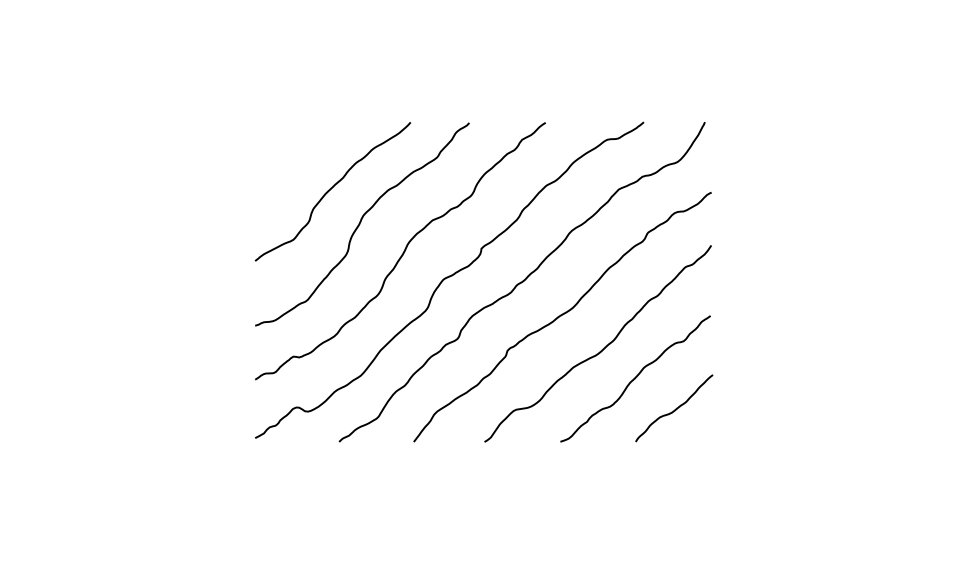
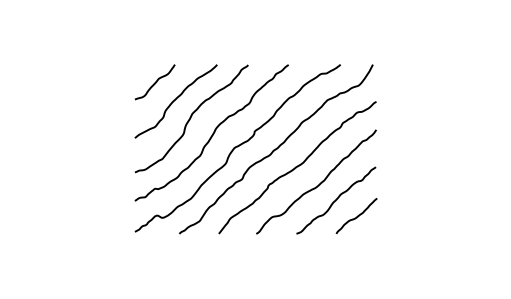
curve: (292, 155) -> (154, 82), added

